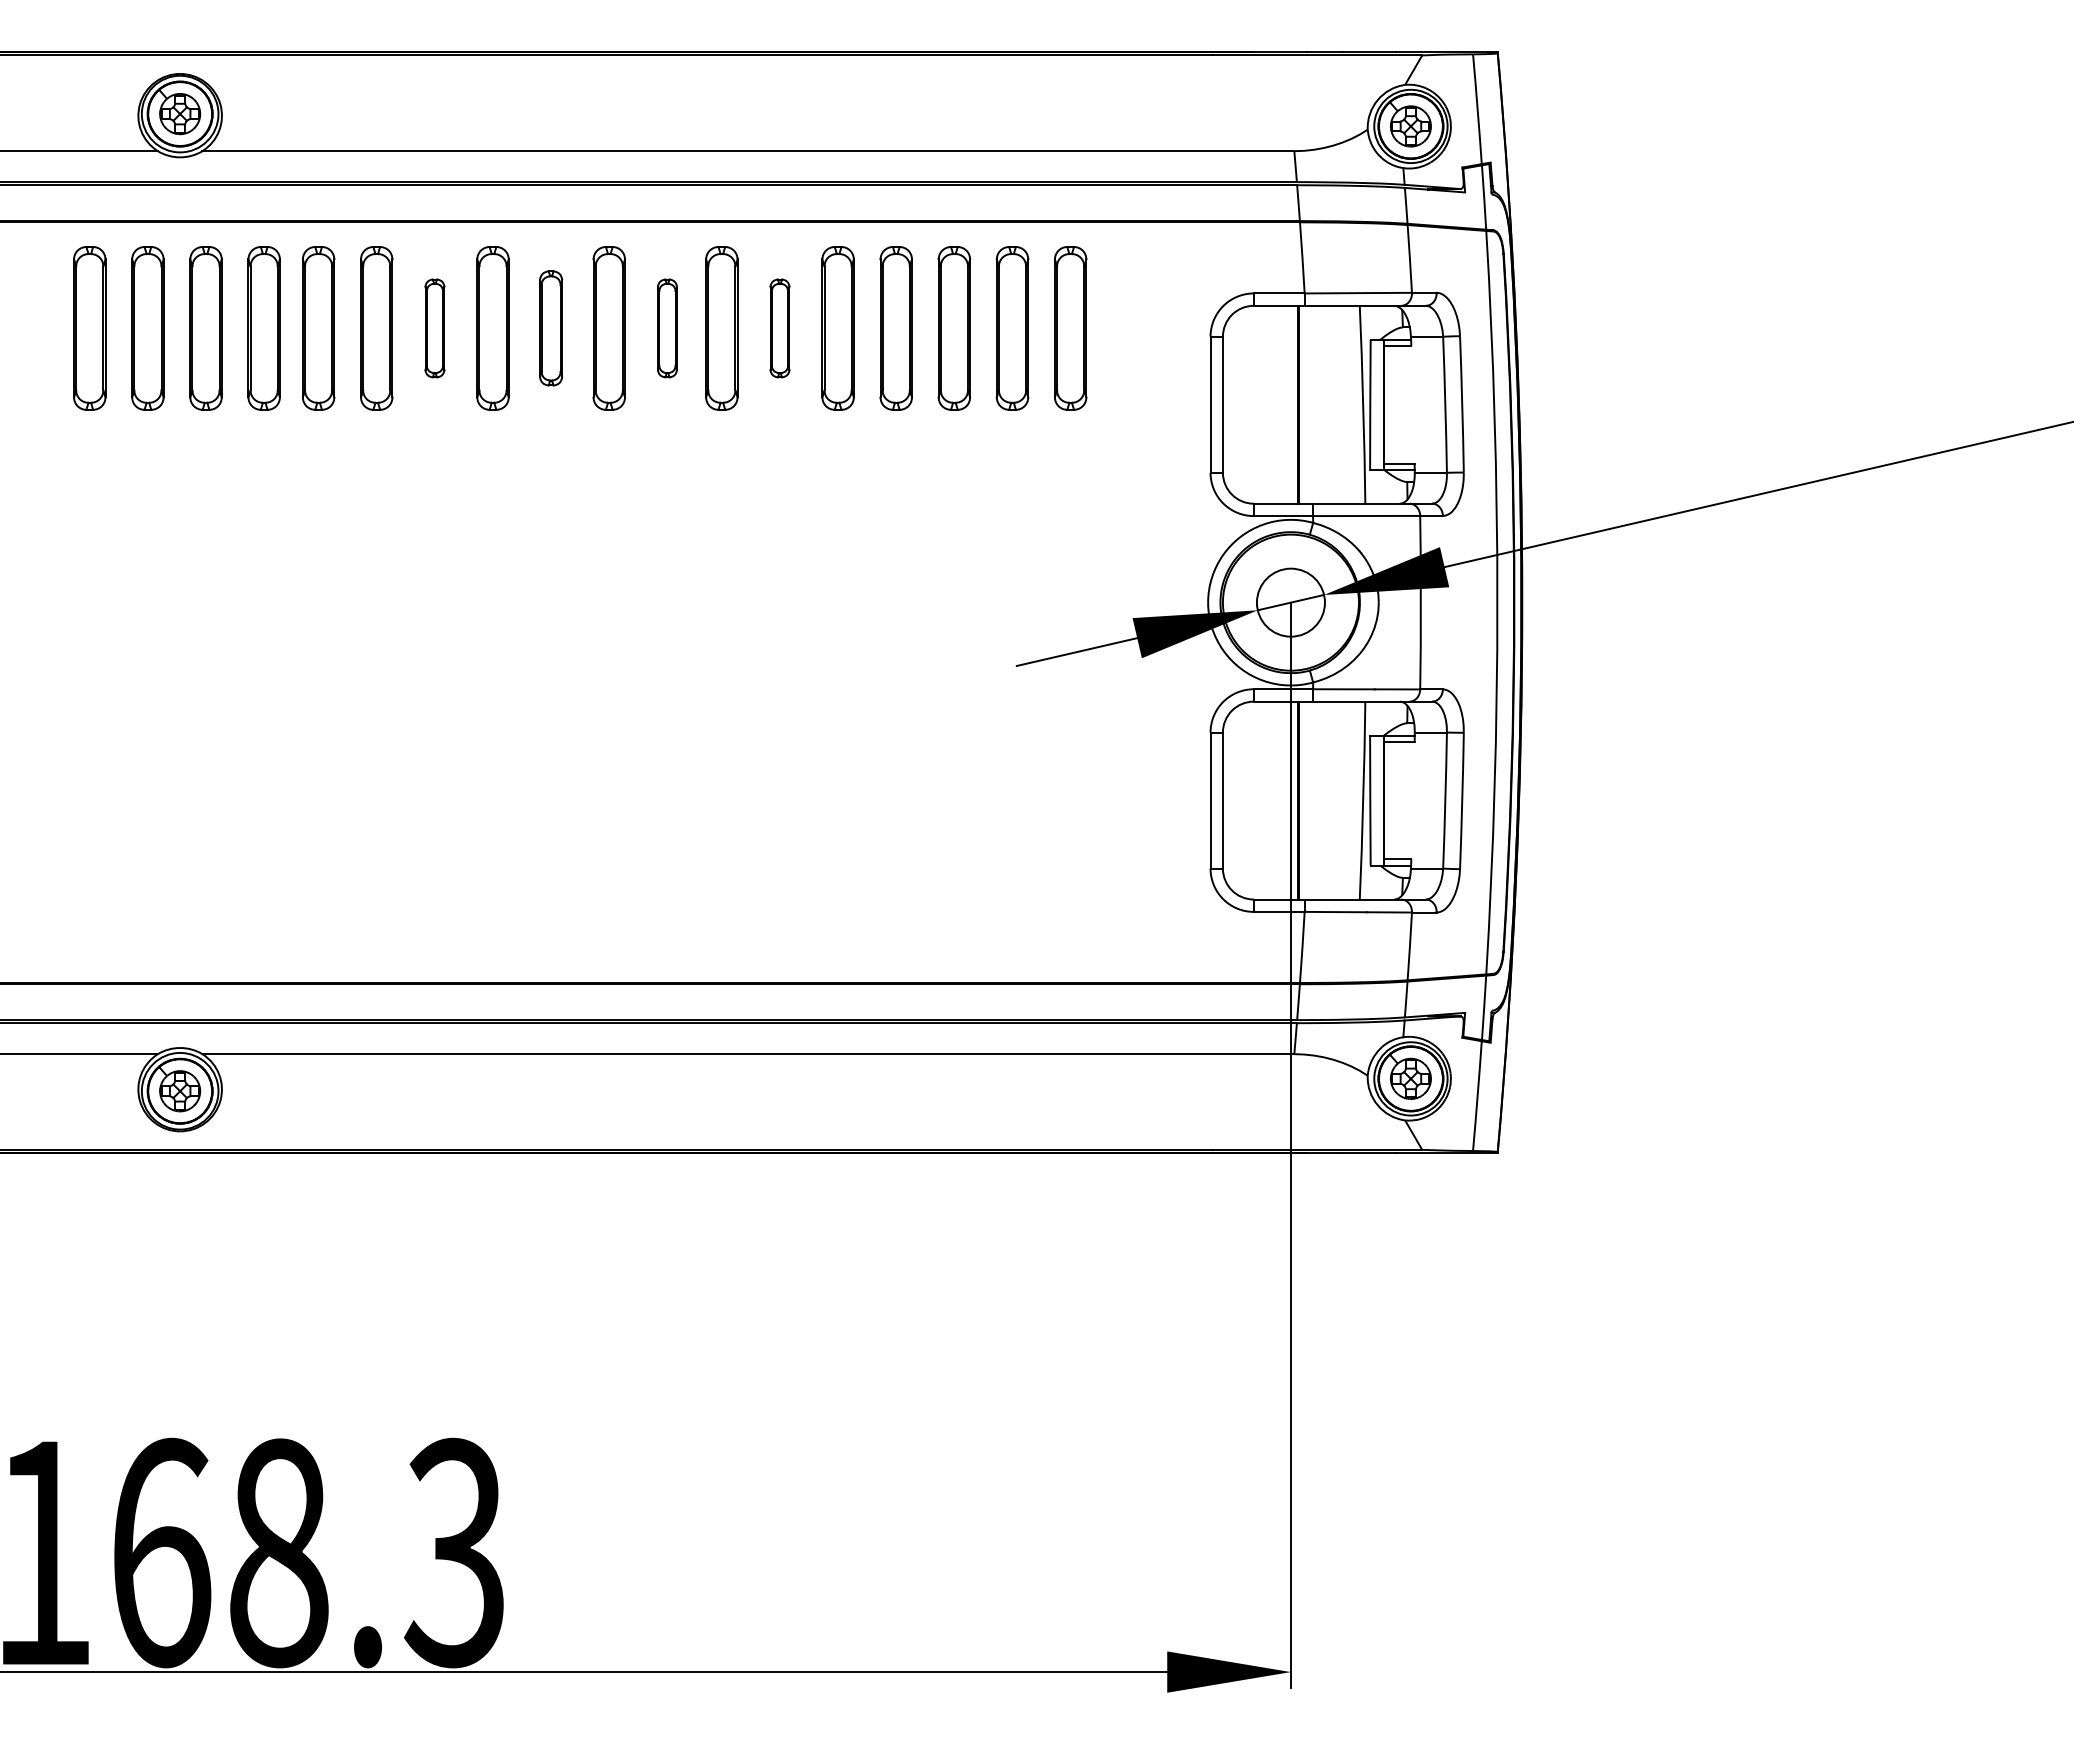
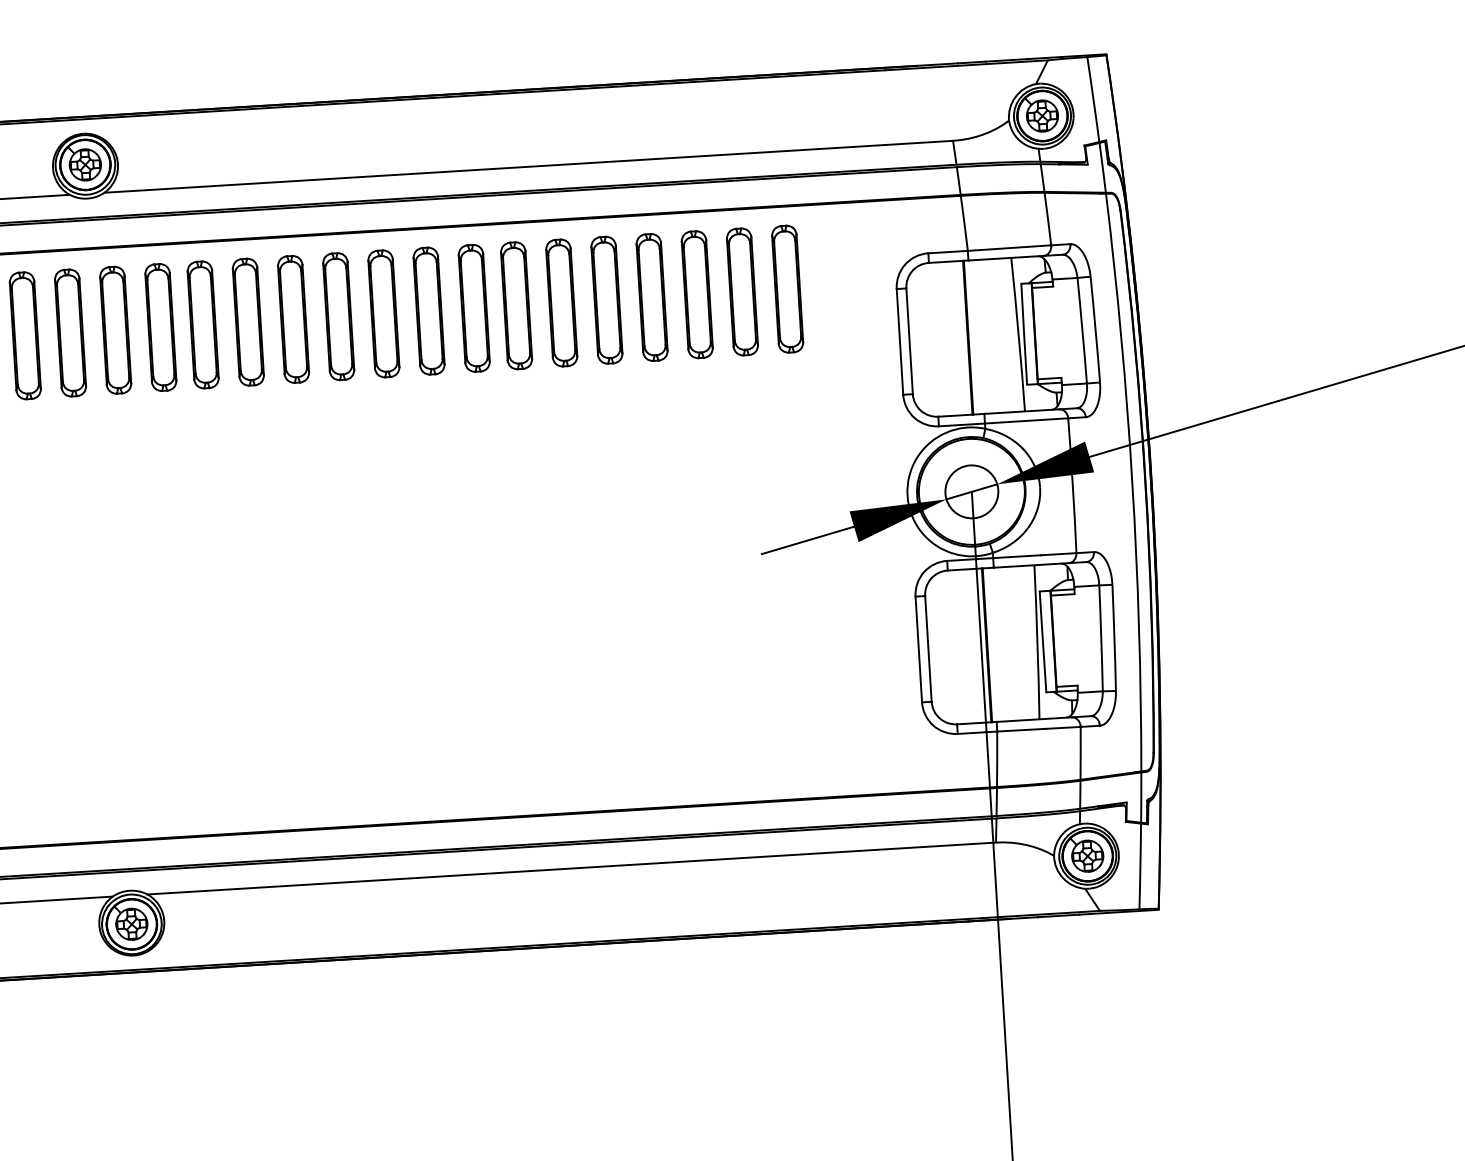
part: (434, 328) -> (293, 319), size x1.67
part: (550, 328) -> (383, 313), size x1.43
part: (667, 328) -> (474, 308), size x1.67
part: (779, 328) -> (561, 303), size x1.67

